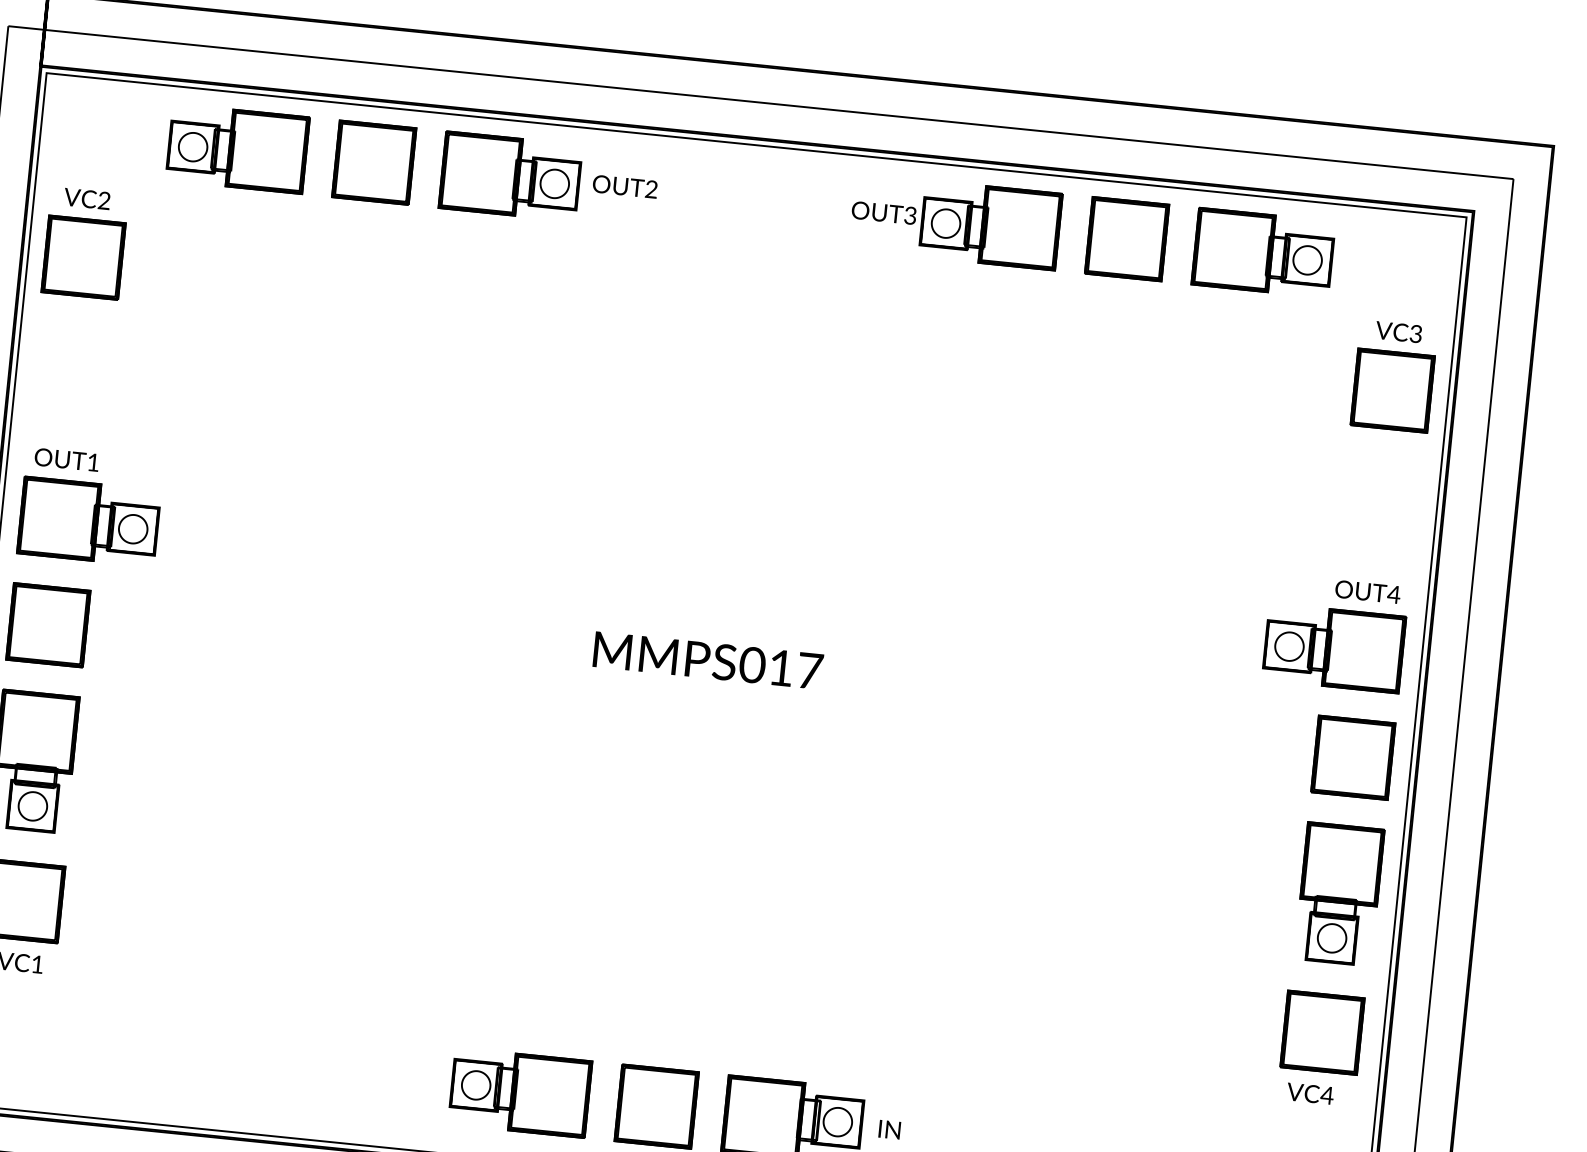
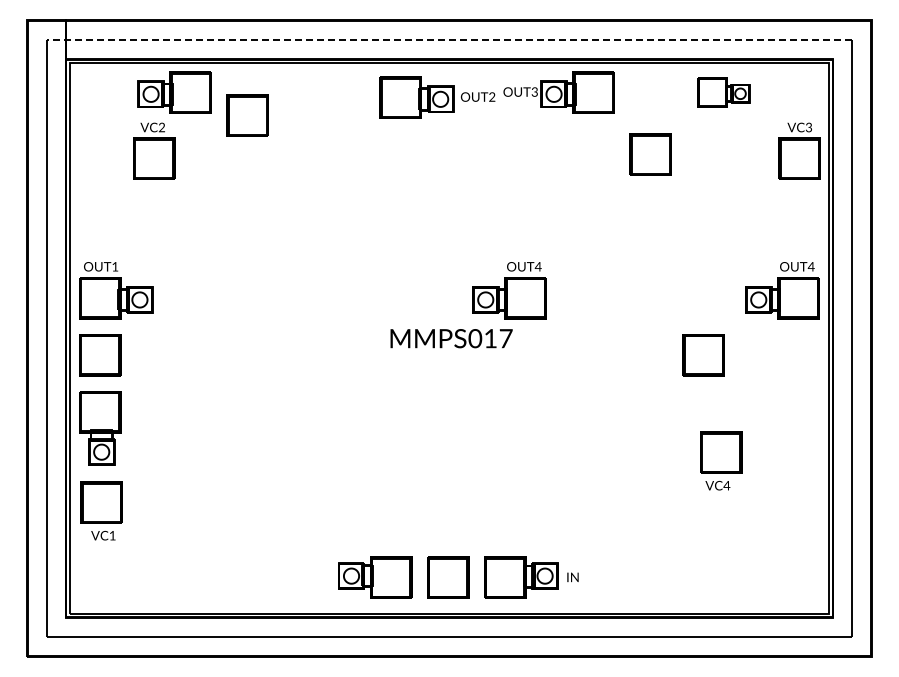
line: (760, 103) -> (449, 40), solid -> dashed
part: (373, 161) -> (247, 115), moved
part: (549, 179) -> (437, 97), moved
part: (1126, 238) -> (650, 154), moved
part: (86, 242) -> (154, 150), moved
part: (1262, 252) -> (723, 92), size x0.7
part: (825, 581) -> (509, 290), added
part: (1353, 757) -> (703, 355), moved
part: (1339, 894) -> (798, 428), removed
part: (1321, 1047) -> (721, 460), moved

